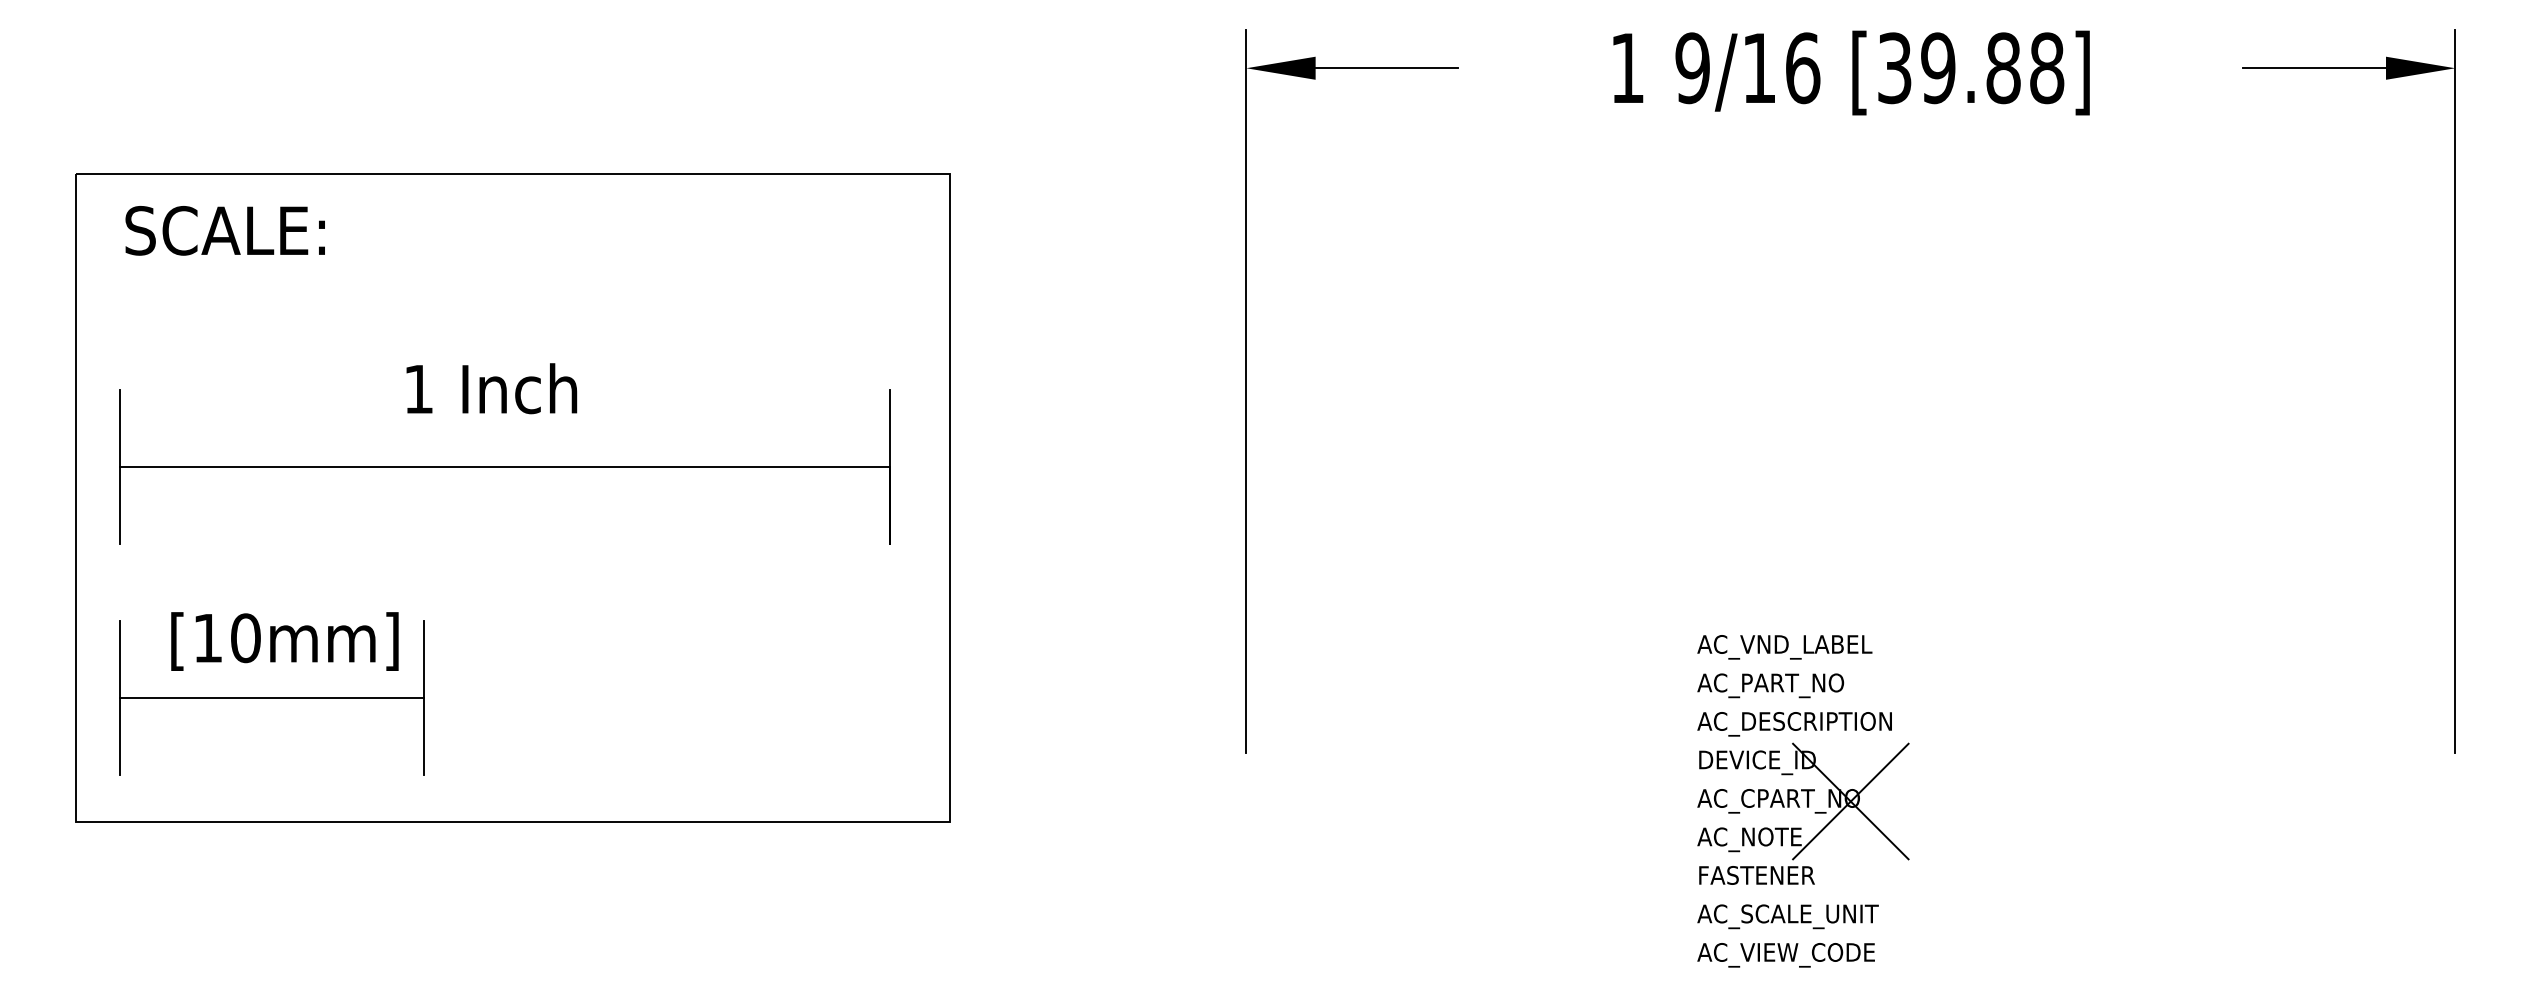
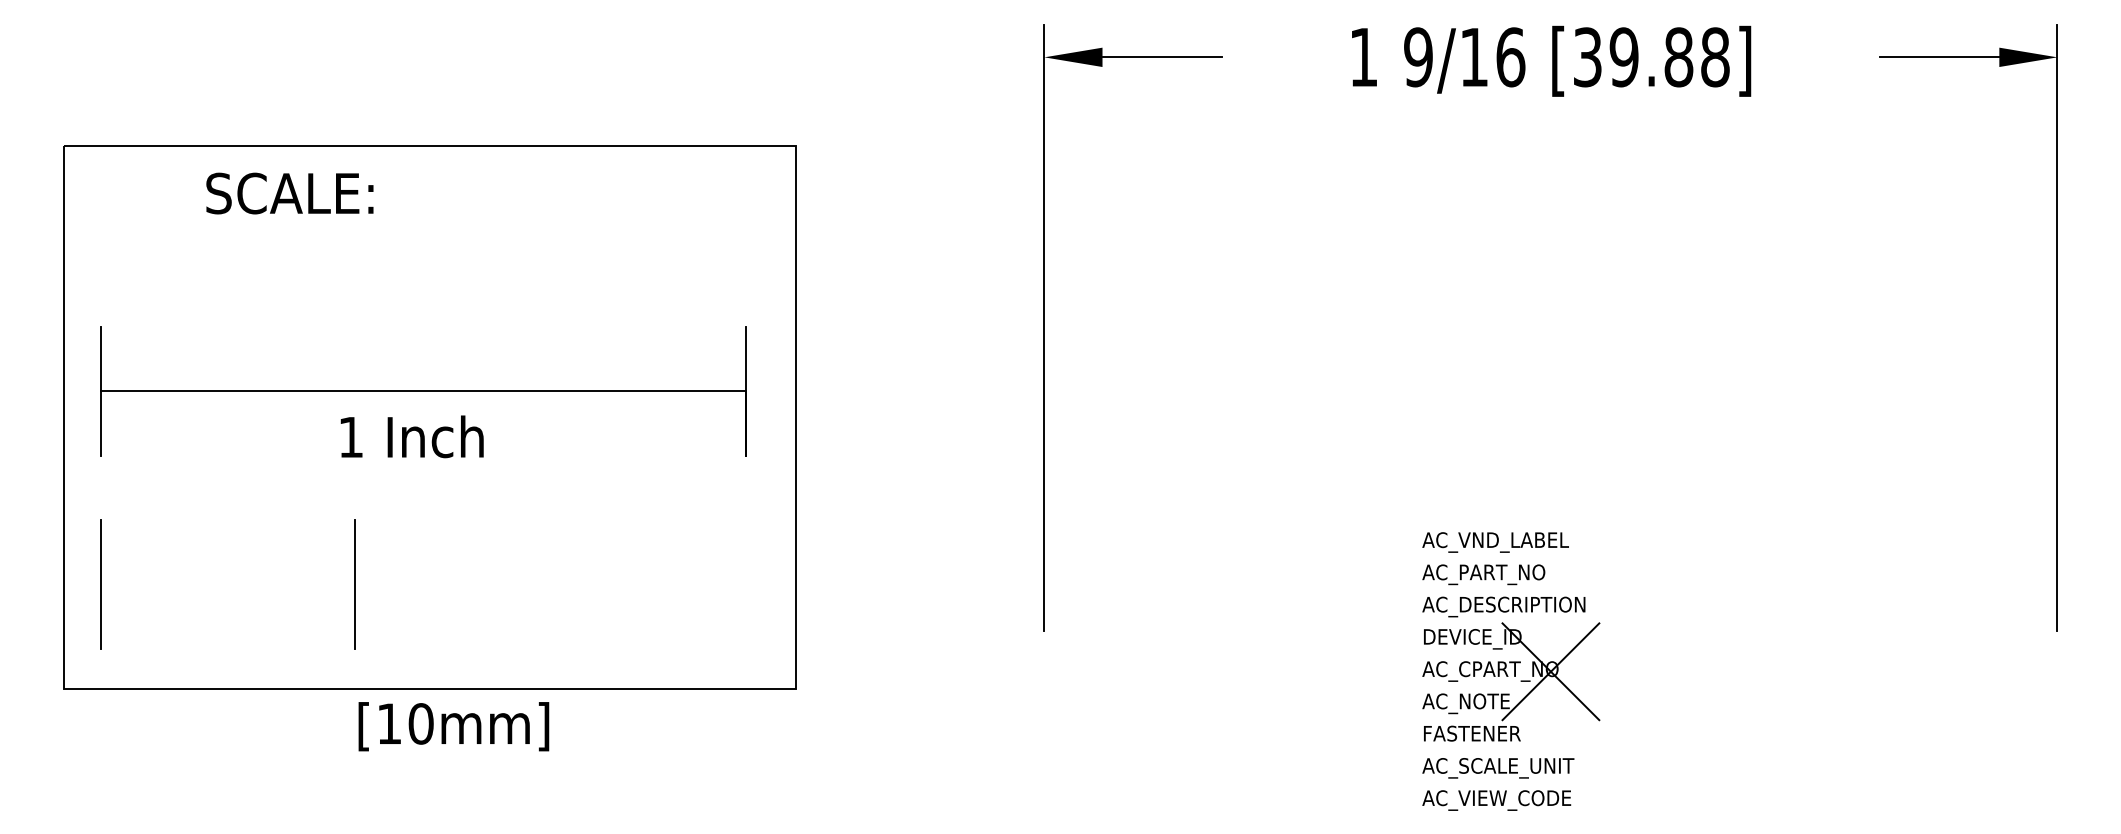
text: (224, 230) -> (289, 193), moved
text: (490, 388) -> (411, 436), moved
text: (284, 641) -> (453, 726), moved
line: (272, 697) -> (228, 584), removed

